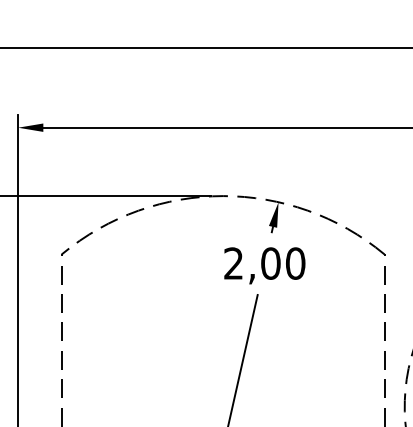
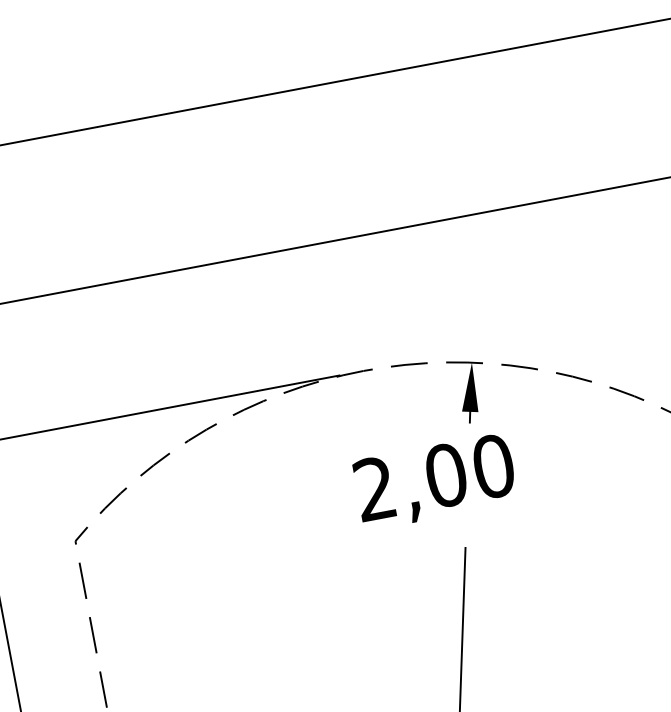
text: (264, 265) -> (434, 481), moved

